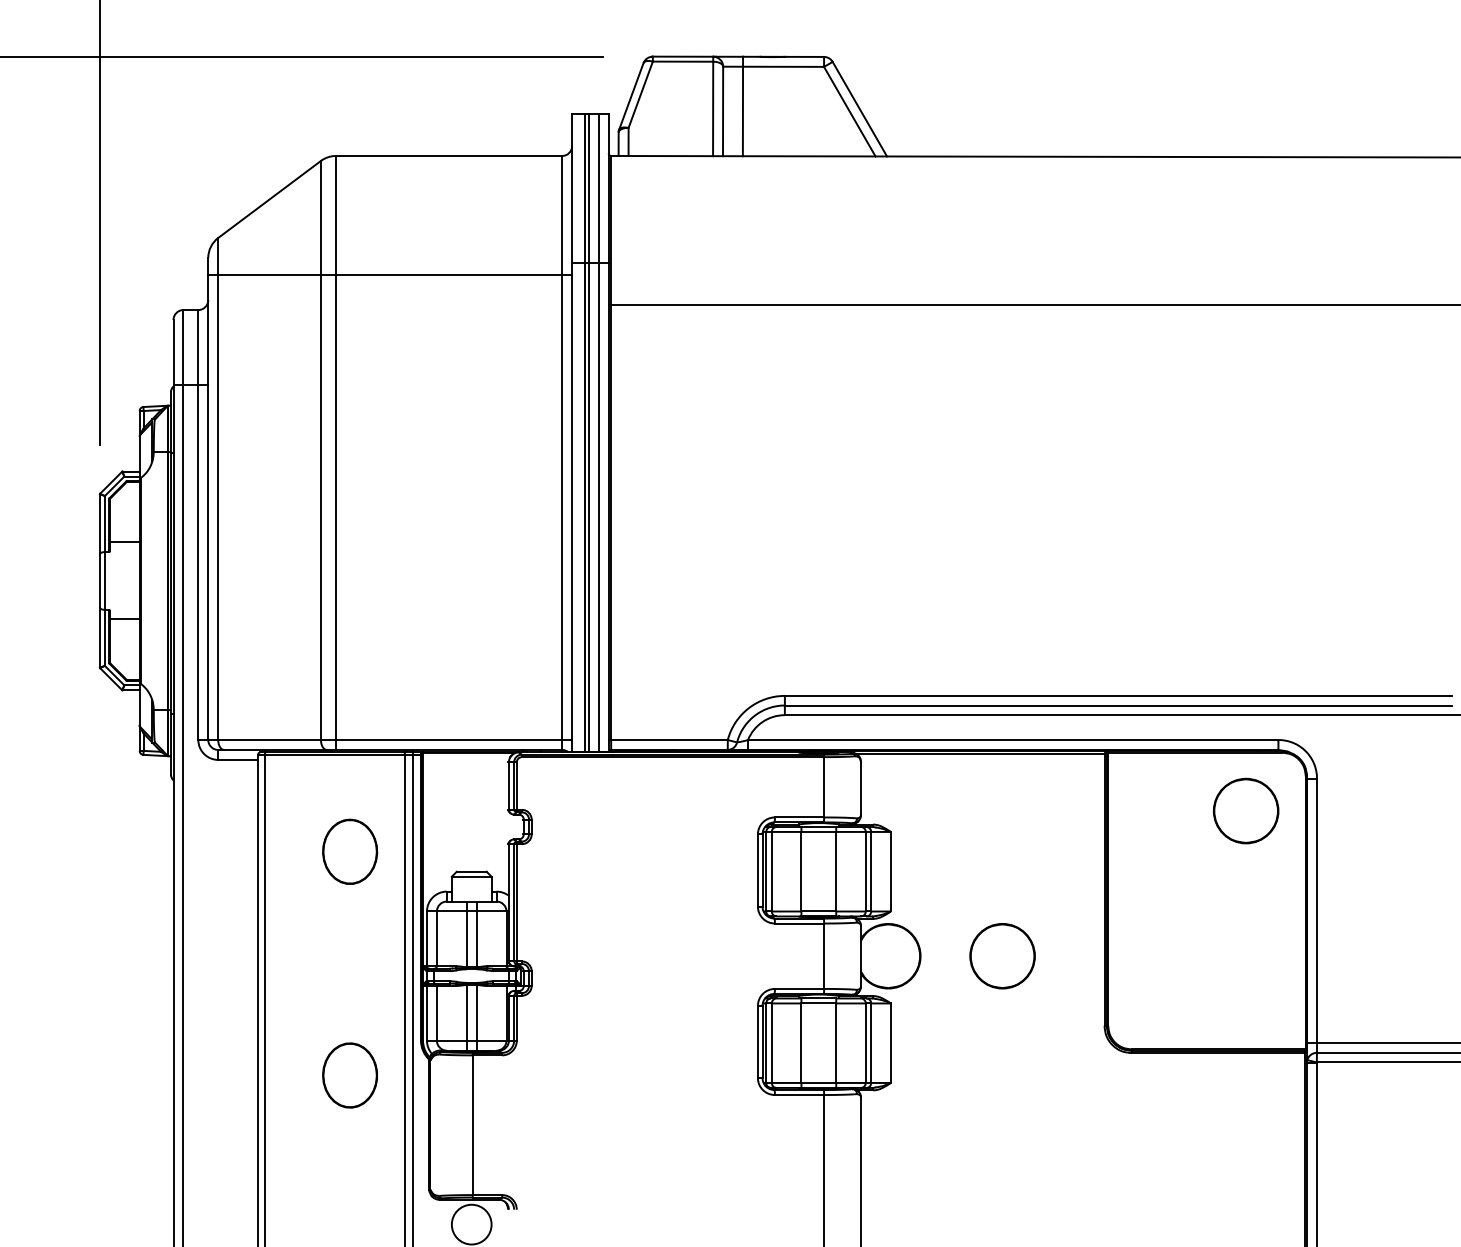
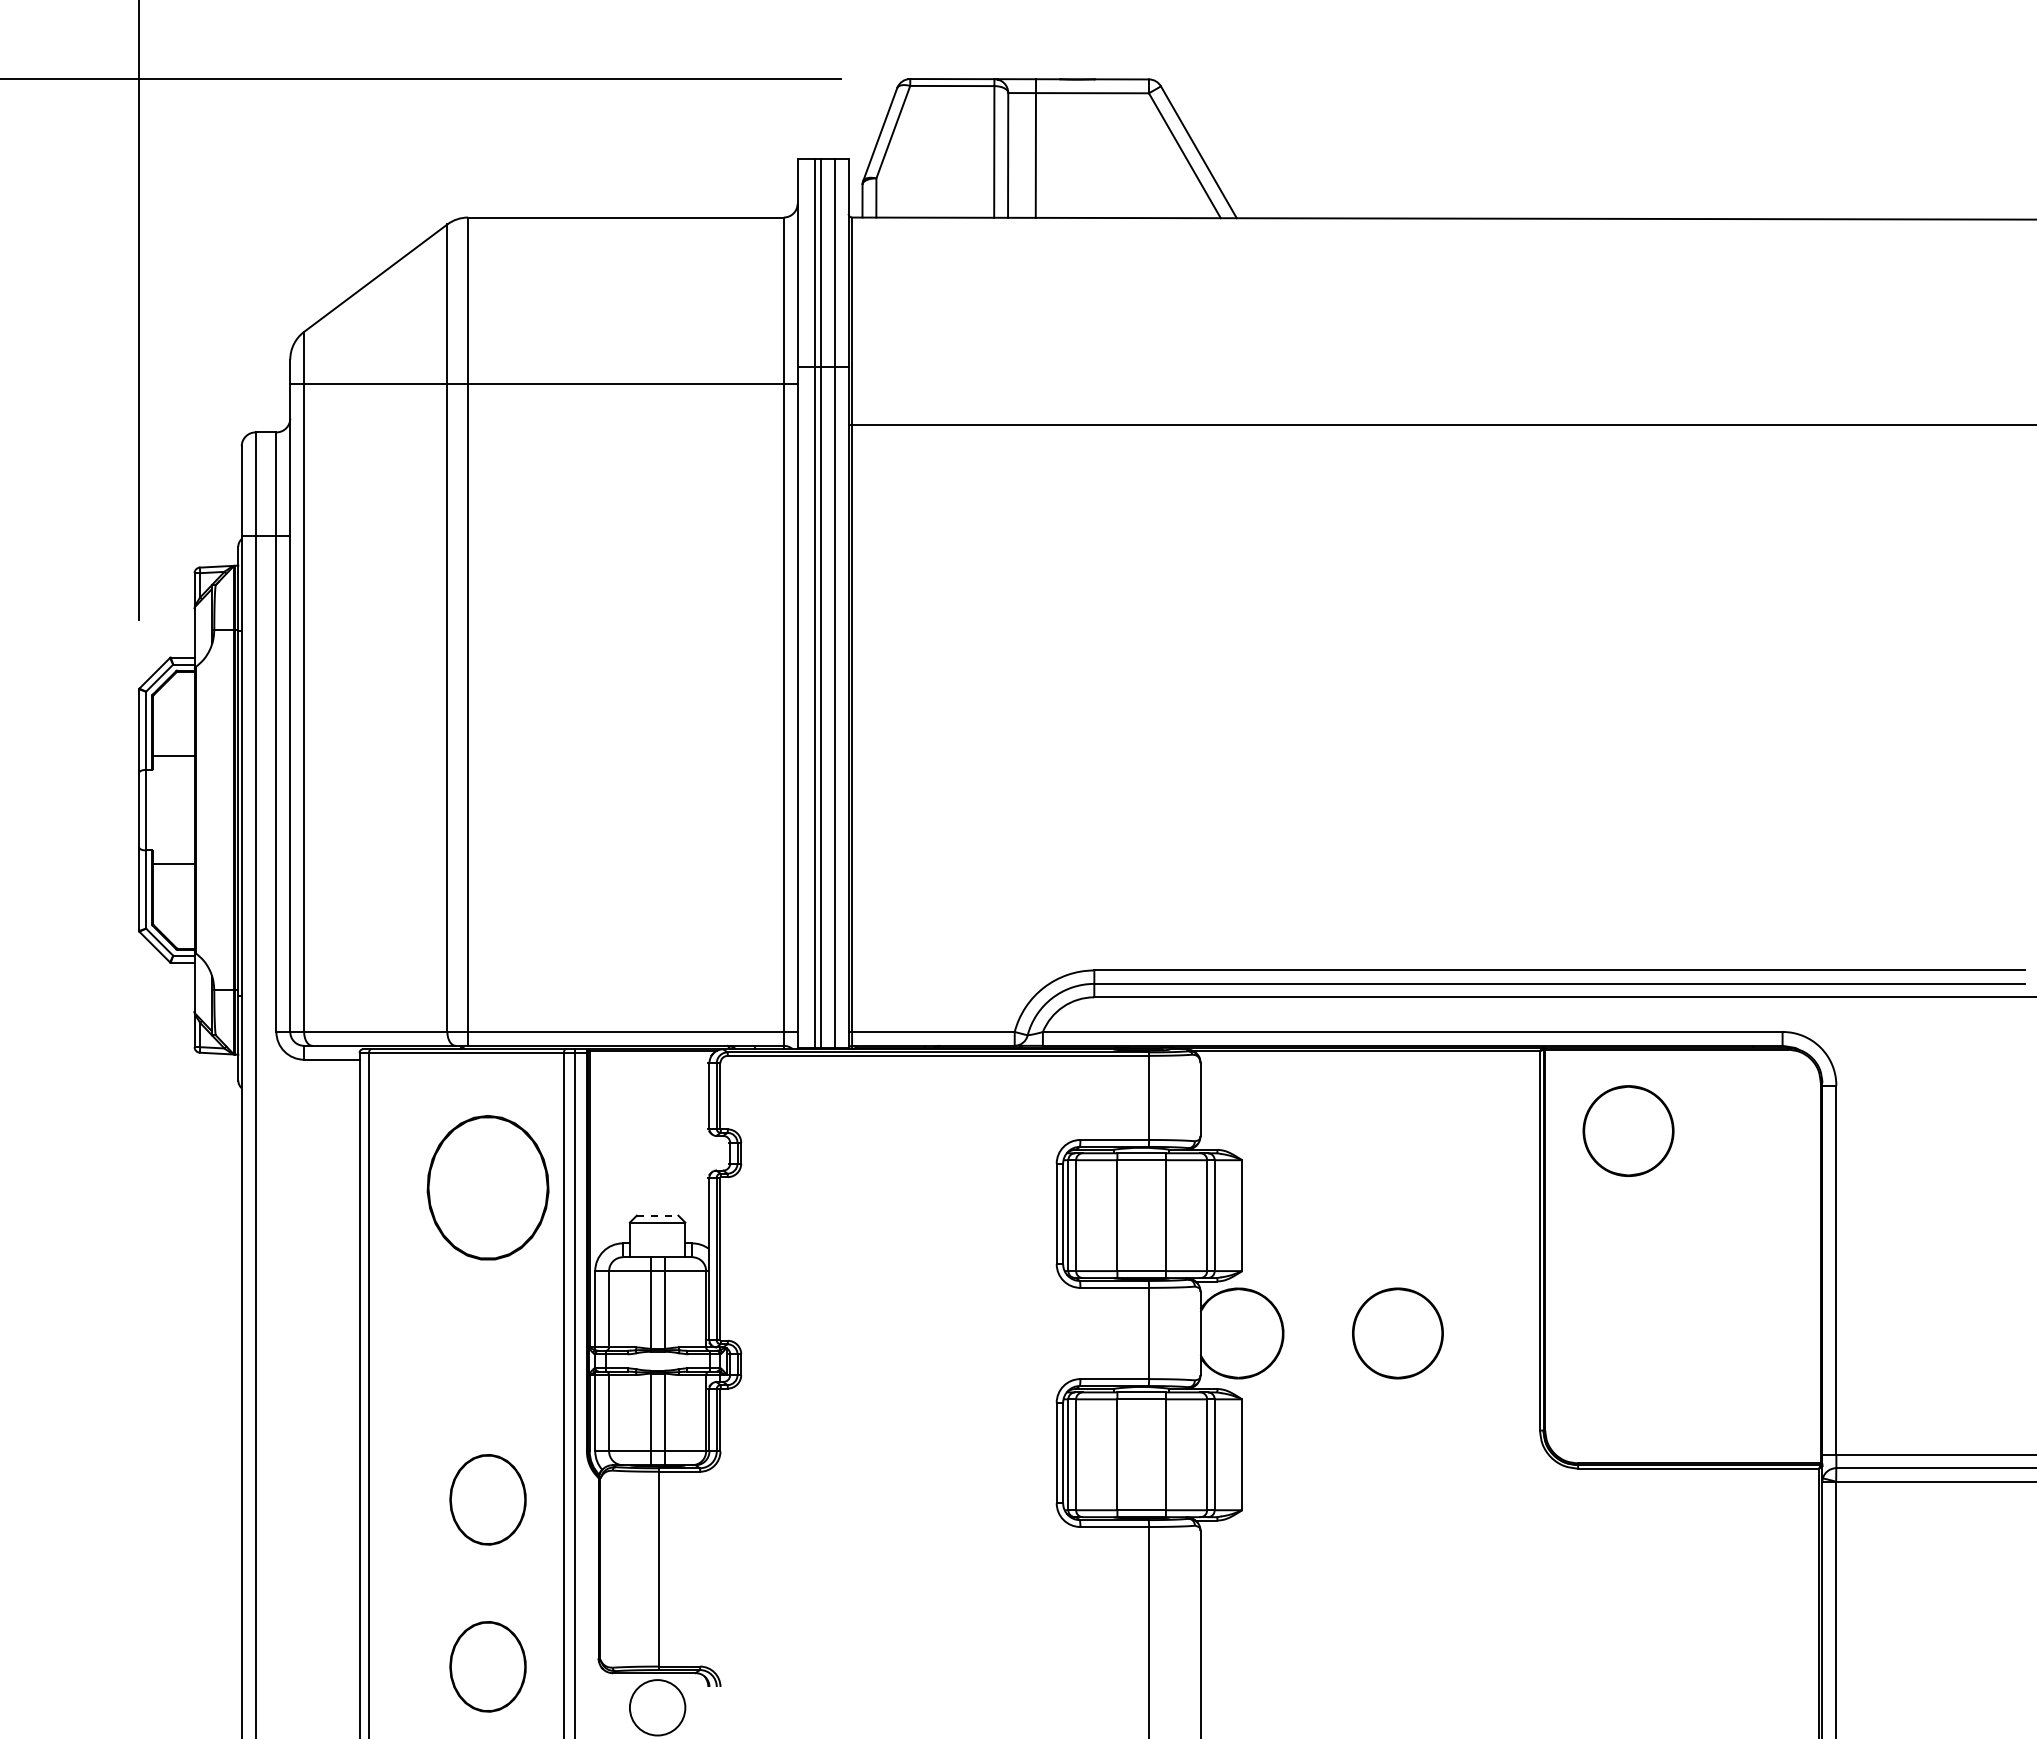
circle: (1246, 810) -> (1628, 1130), moved
part: (349, 851) -> (487, 1187), size x1.6
line: (471, 871) -> (657, 1215), solid -> dashed
part: (349, 1195) -> (487, 1666), added

